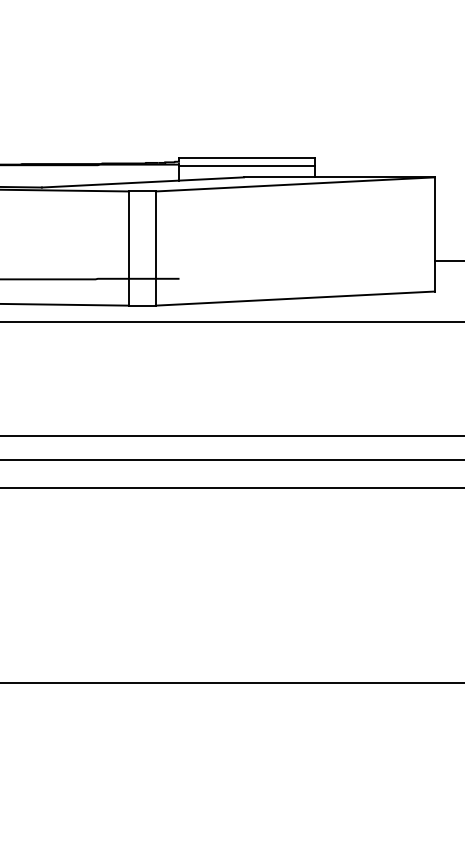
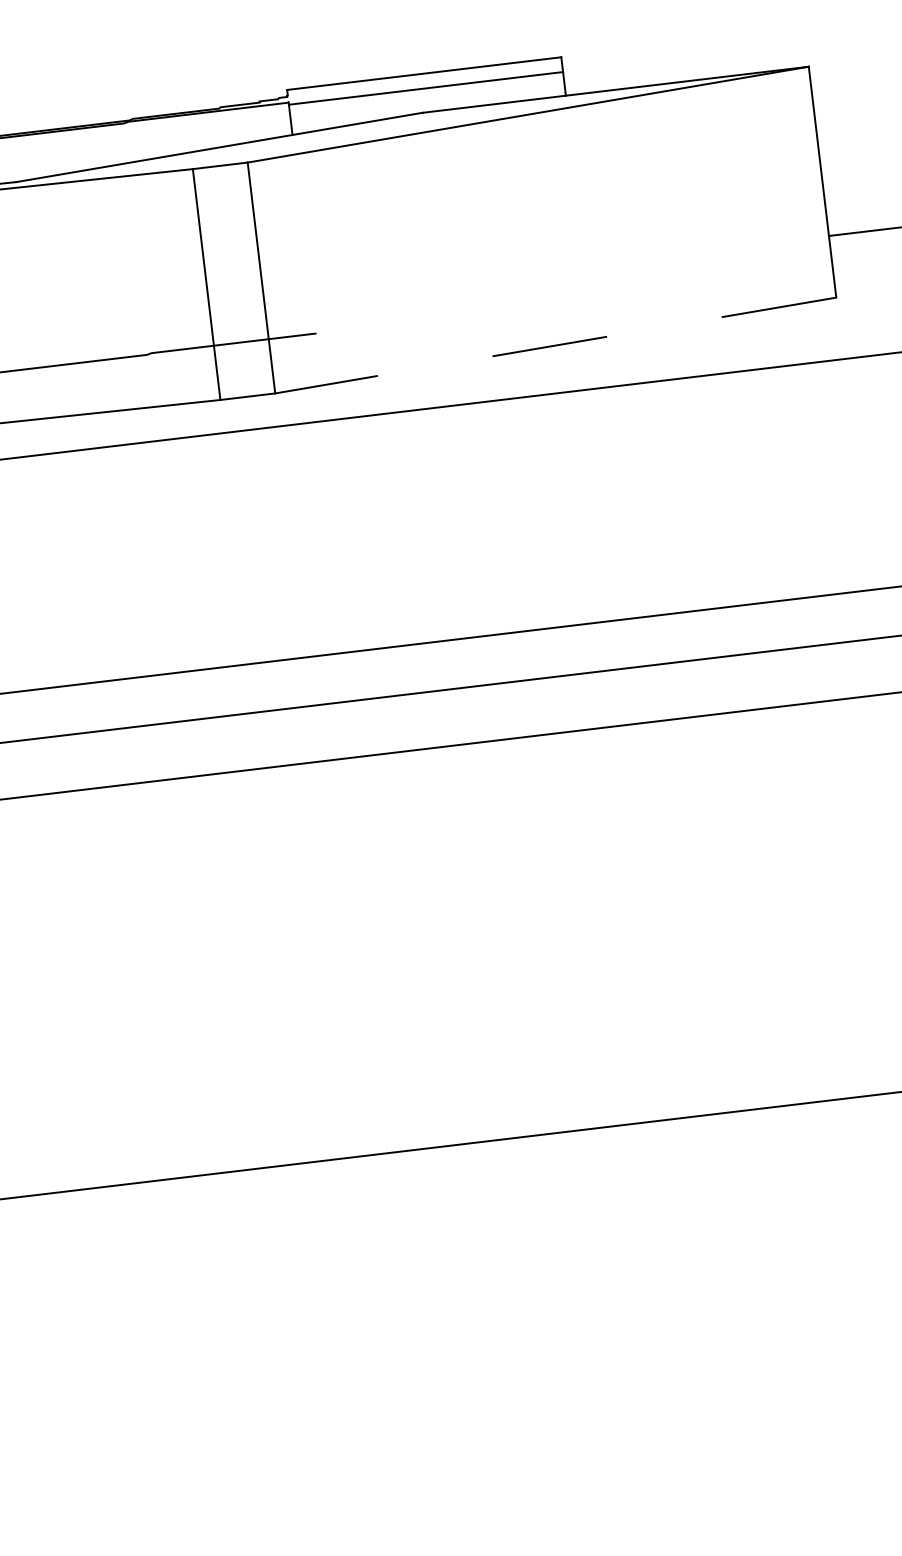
line: (295, 298) -> (555, 345), solid -> dashed

